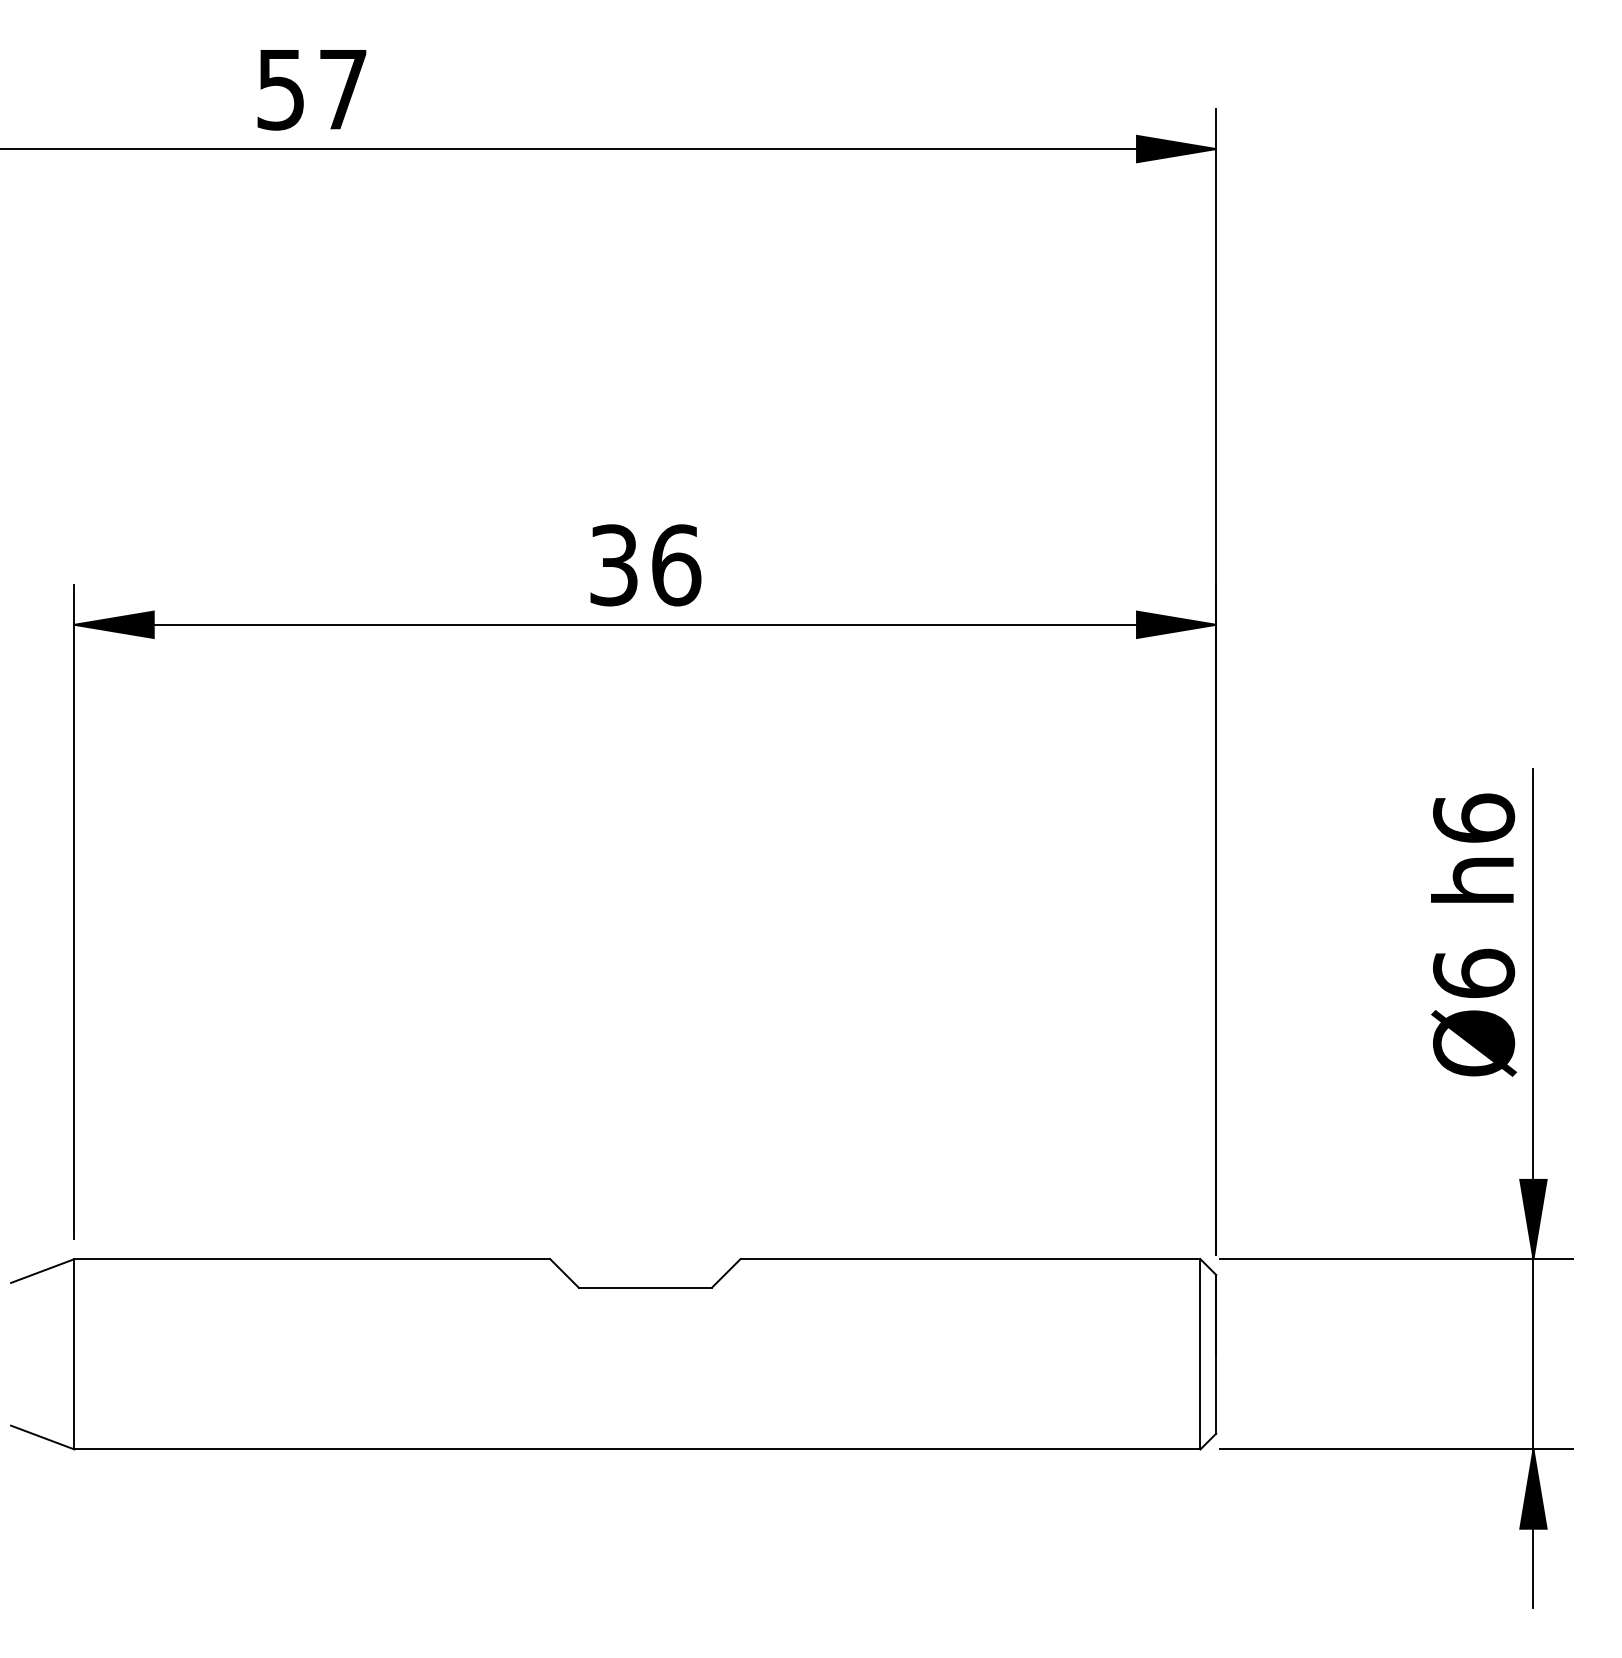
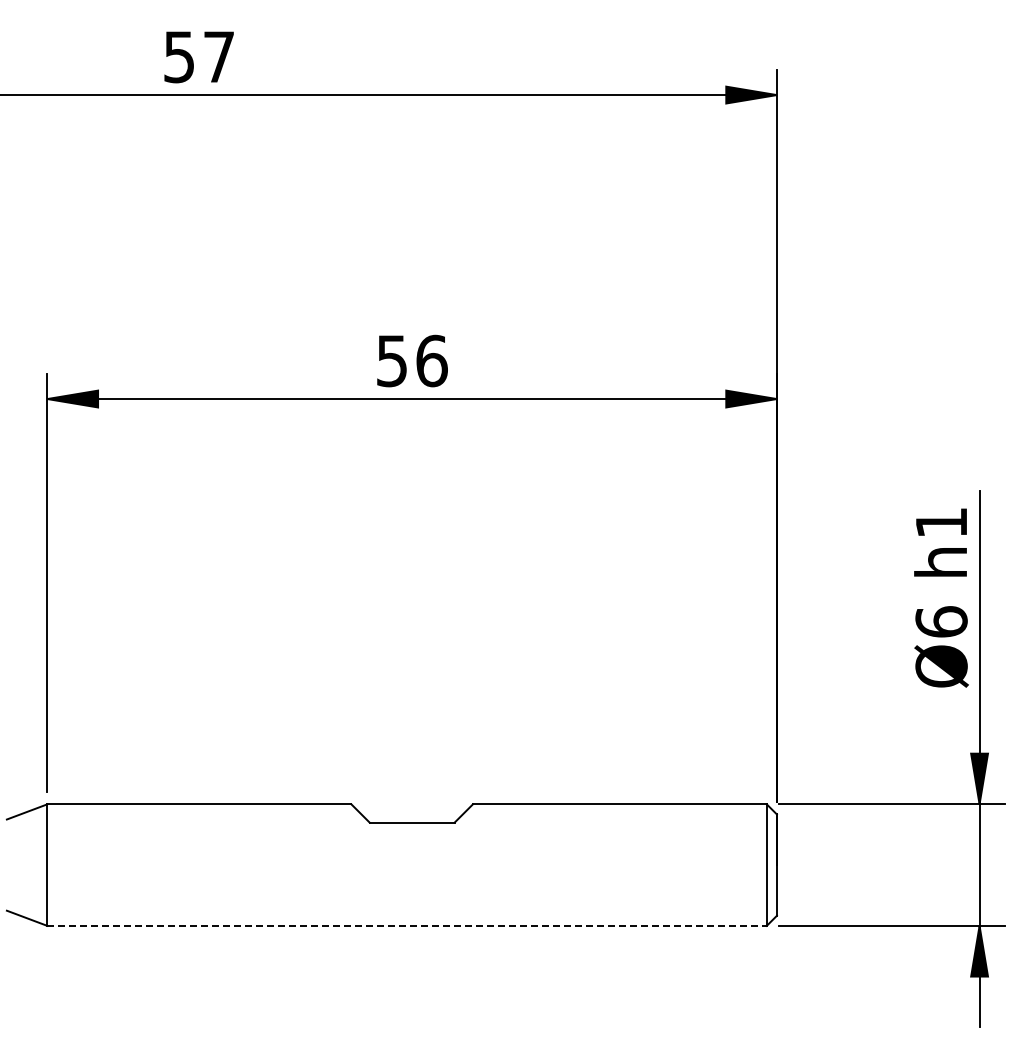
text: (614, 564) -> (392, 360), 36 -> 56
text: (1473, 818) -> (941, 522), h6 -> h1
line: (638, 1448) -> (407, 925), solid -> dashed

